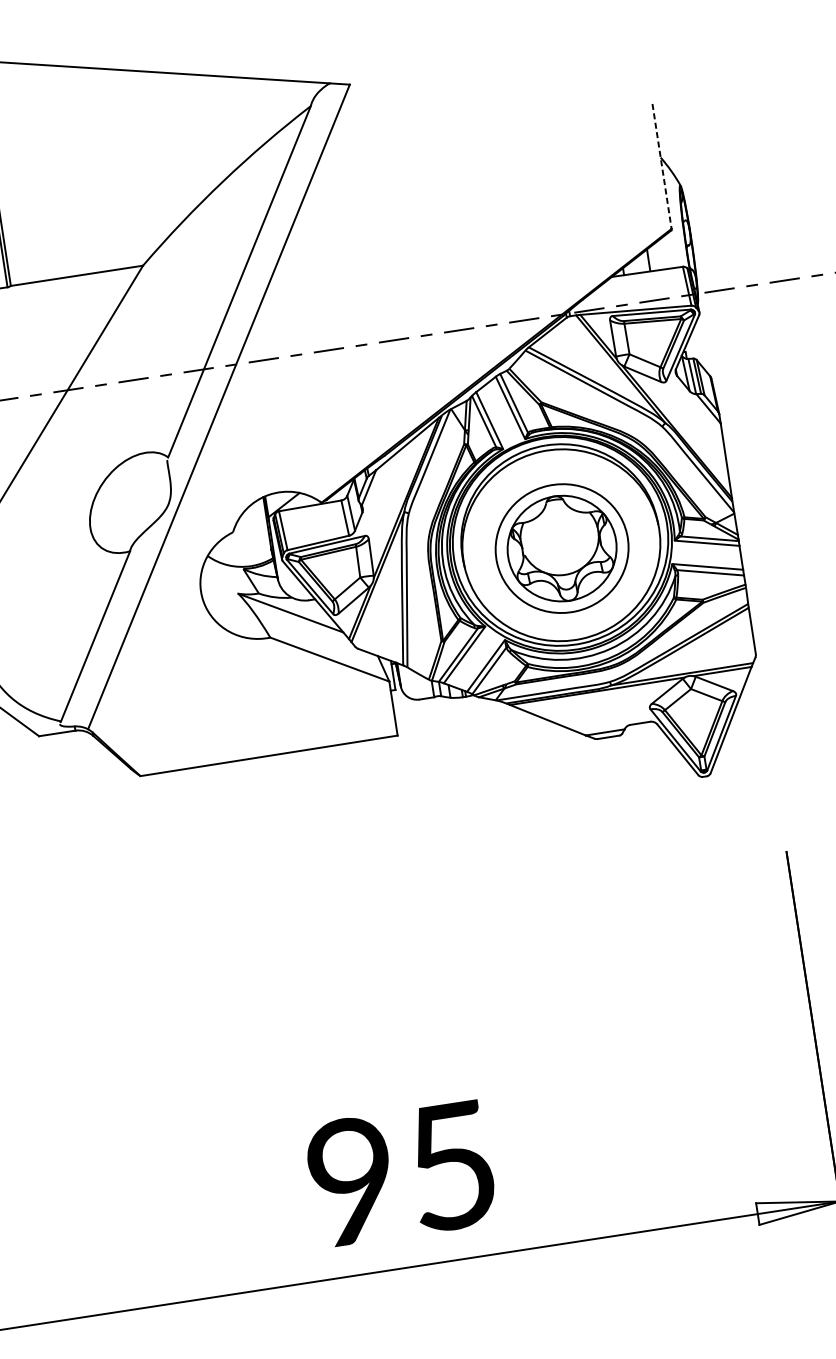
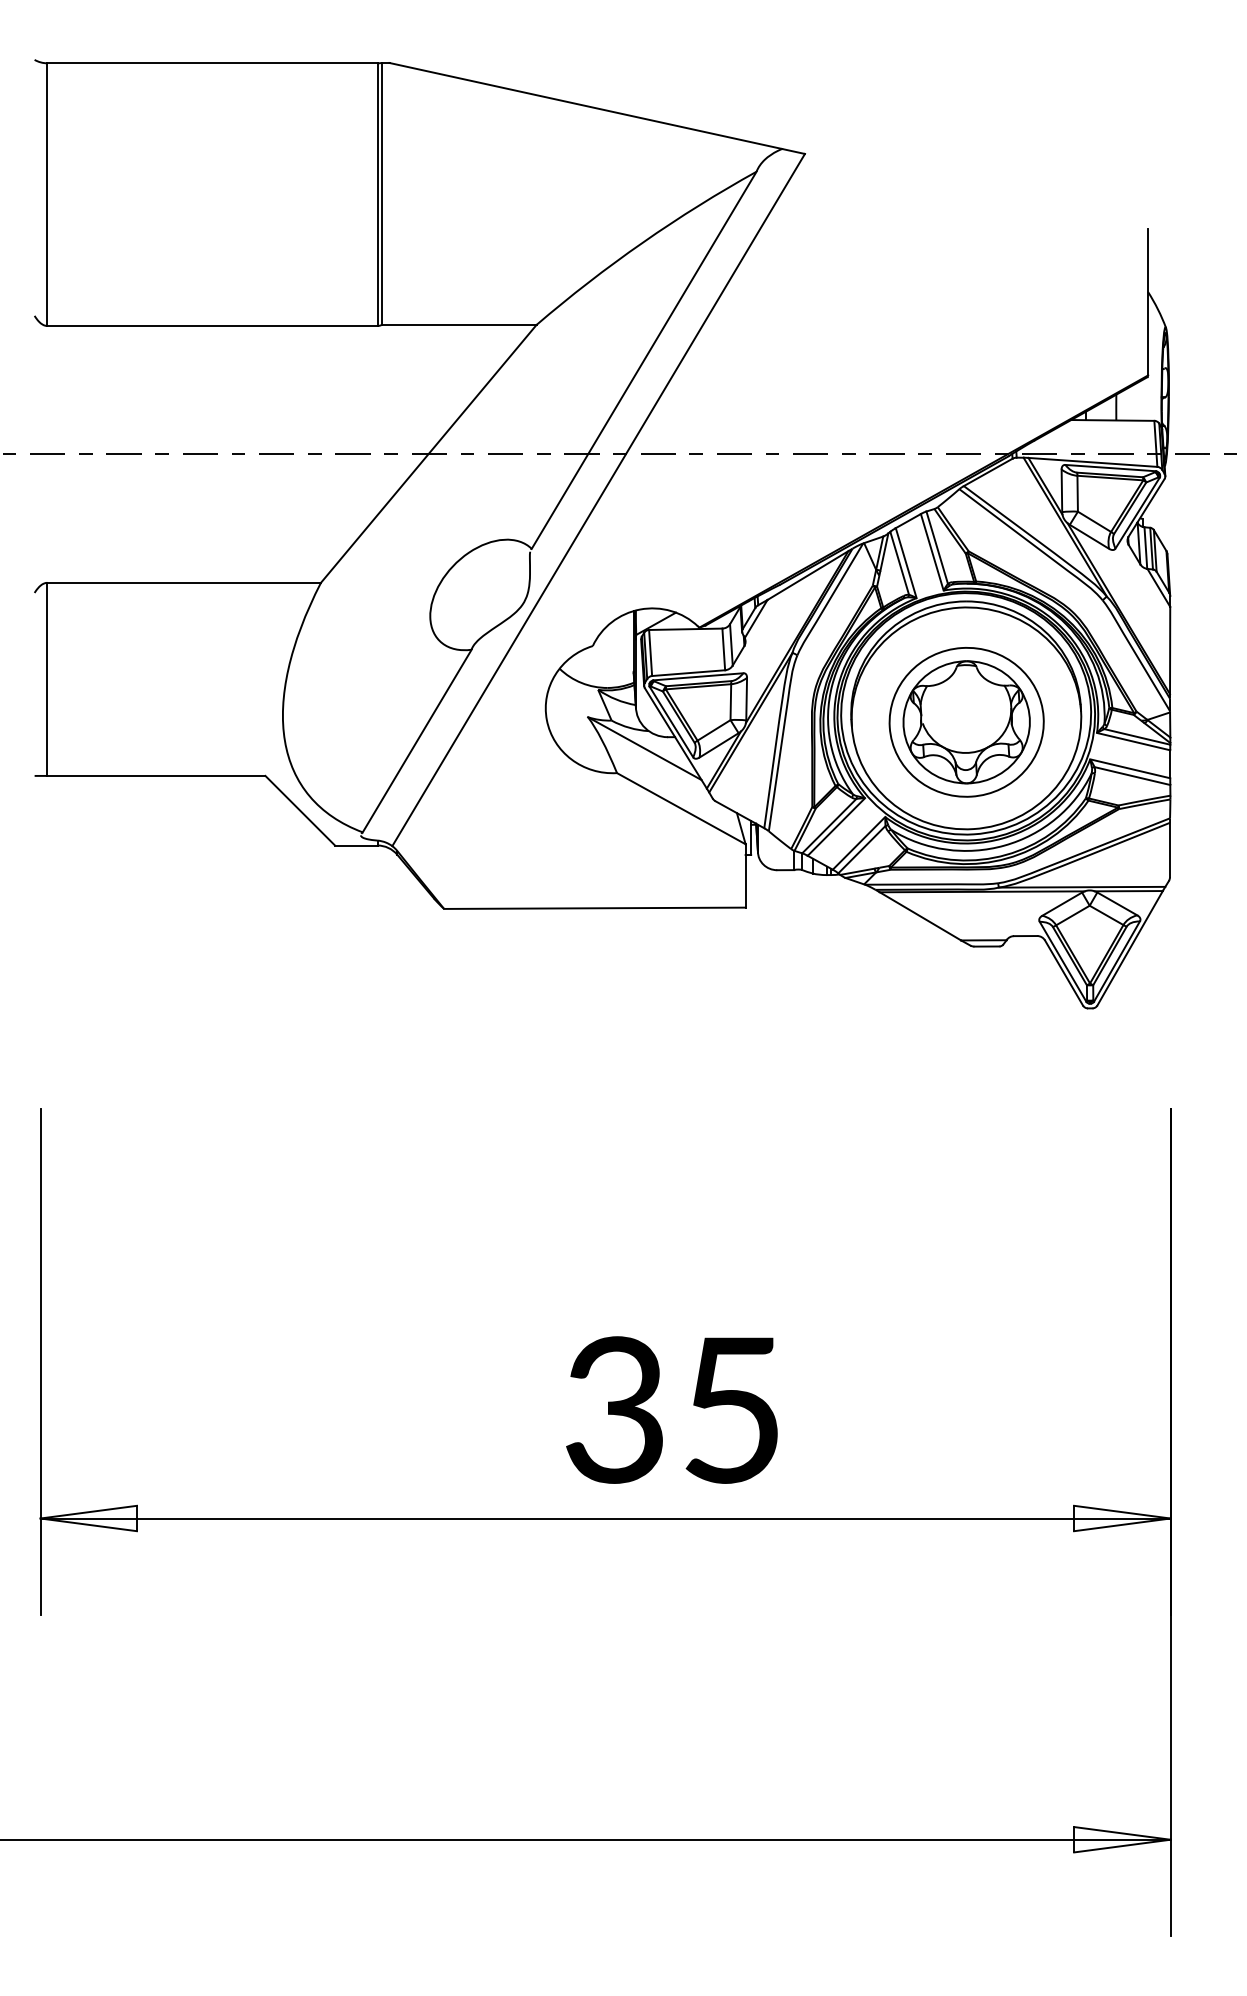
line: (662, 166) -> (1148, 302), dashed -> solid
text: (351, 1181) -> (614, 1409), 95 -> 35

